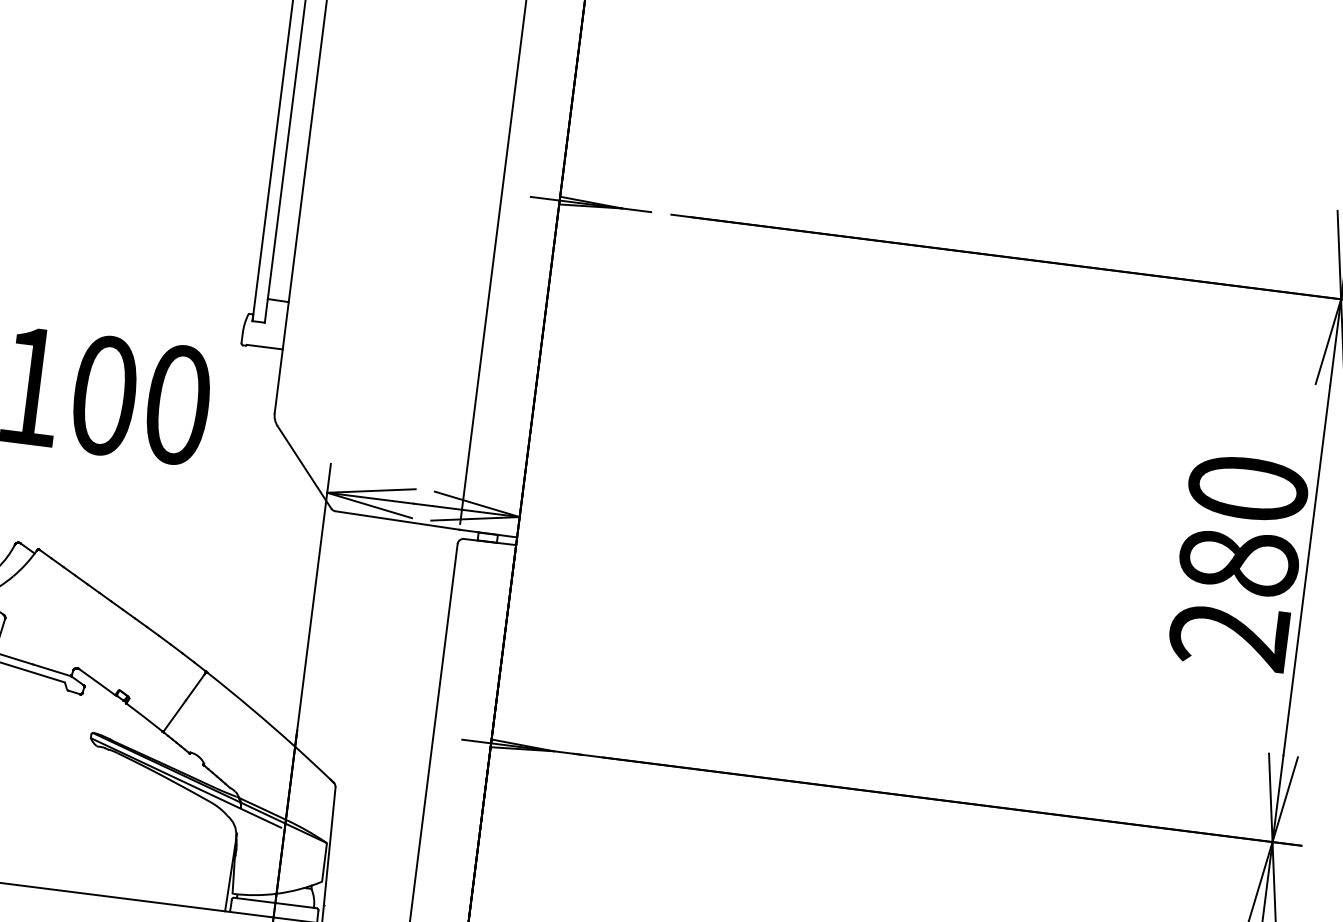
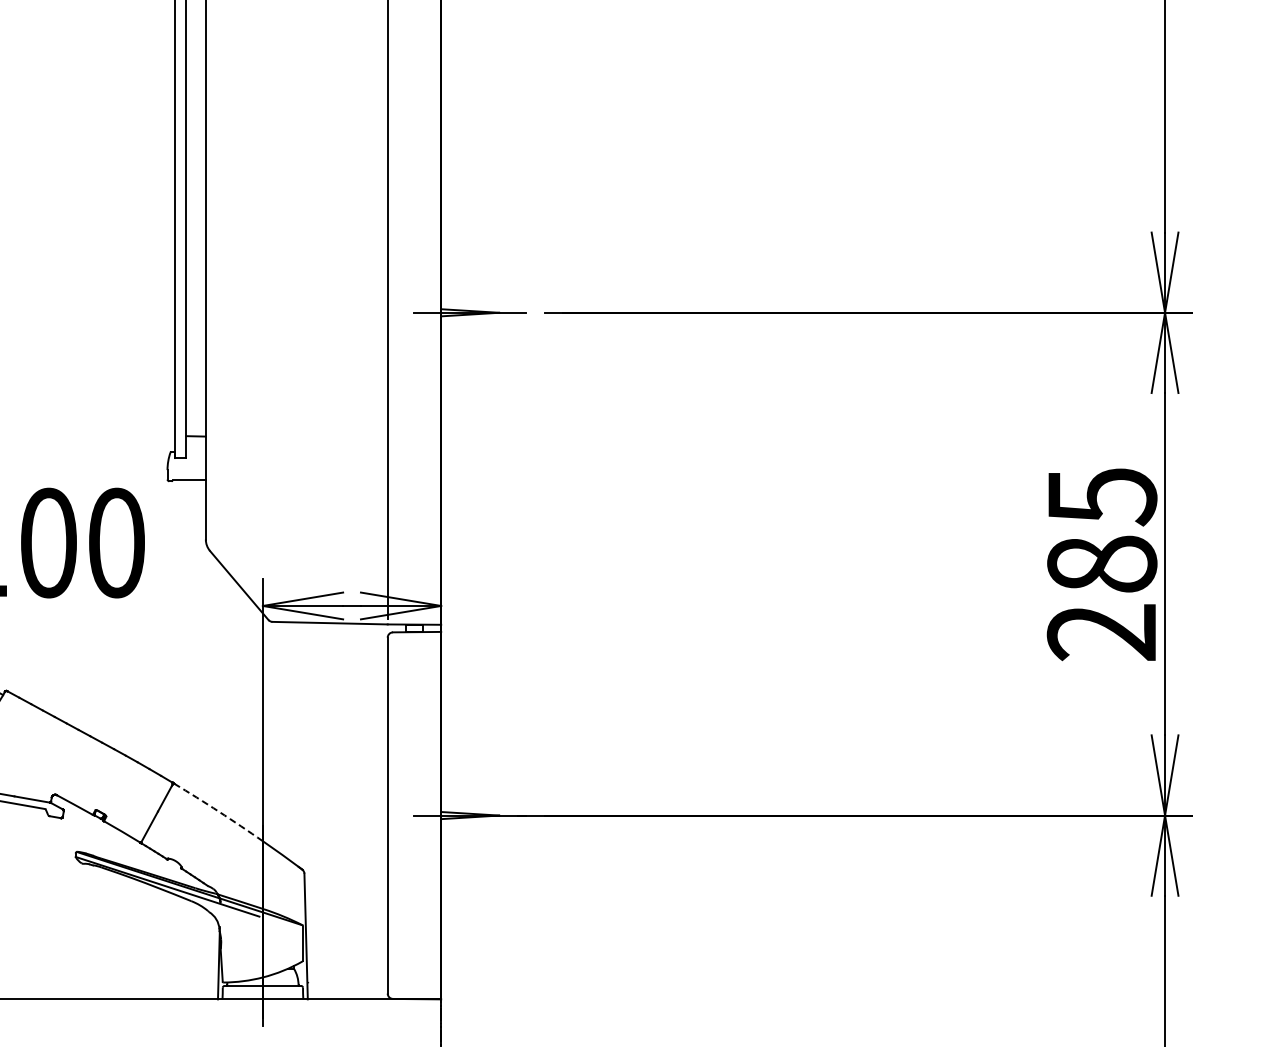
text: (1247, 490) -> (1101, 497), 280 -> 285
arc: (252, 708) -> (219, 811), solid -> dashed

